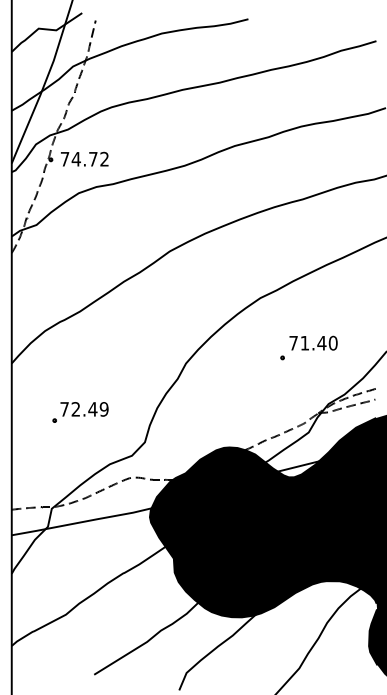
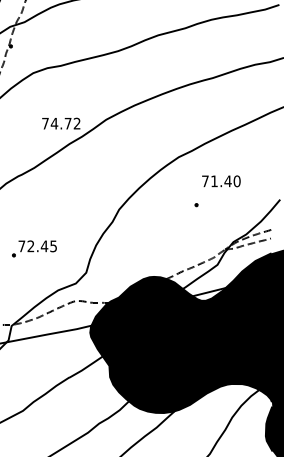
text: (84, 158) -> (61, 123), moved
text: (313, 342) -> (221, 180), moved
text: (103, 409) -> (53, 246), 72.49 -> 72.45

